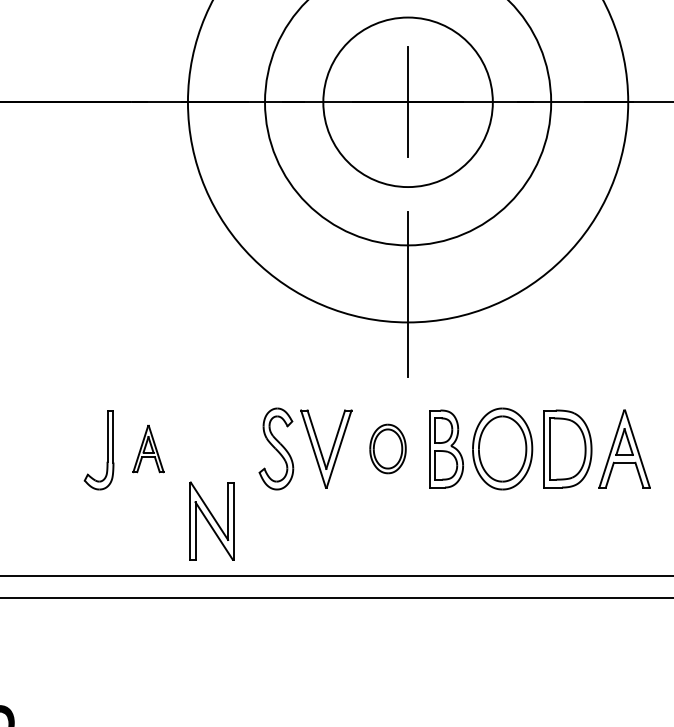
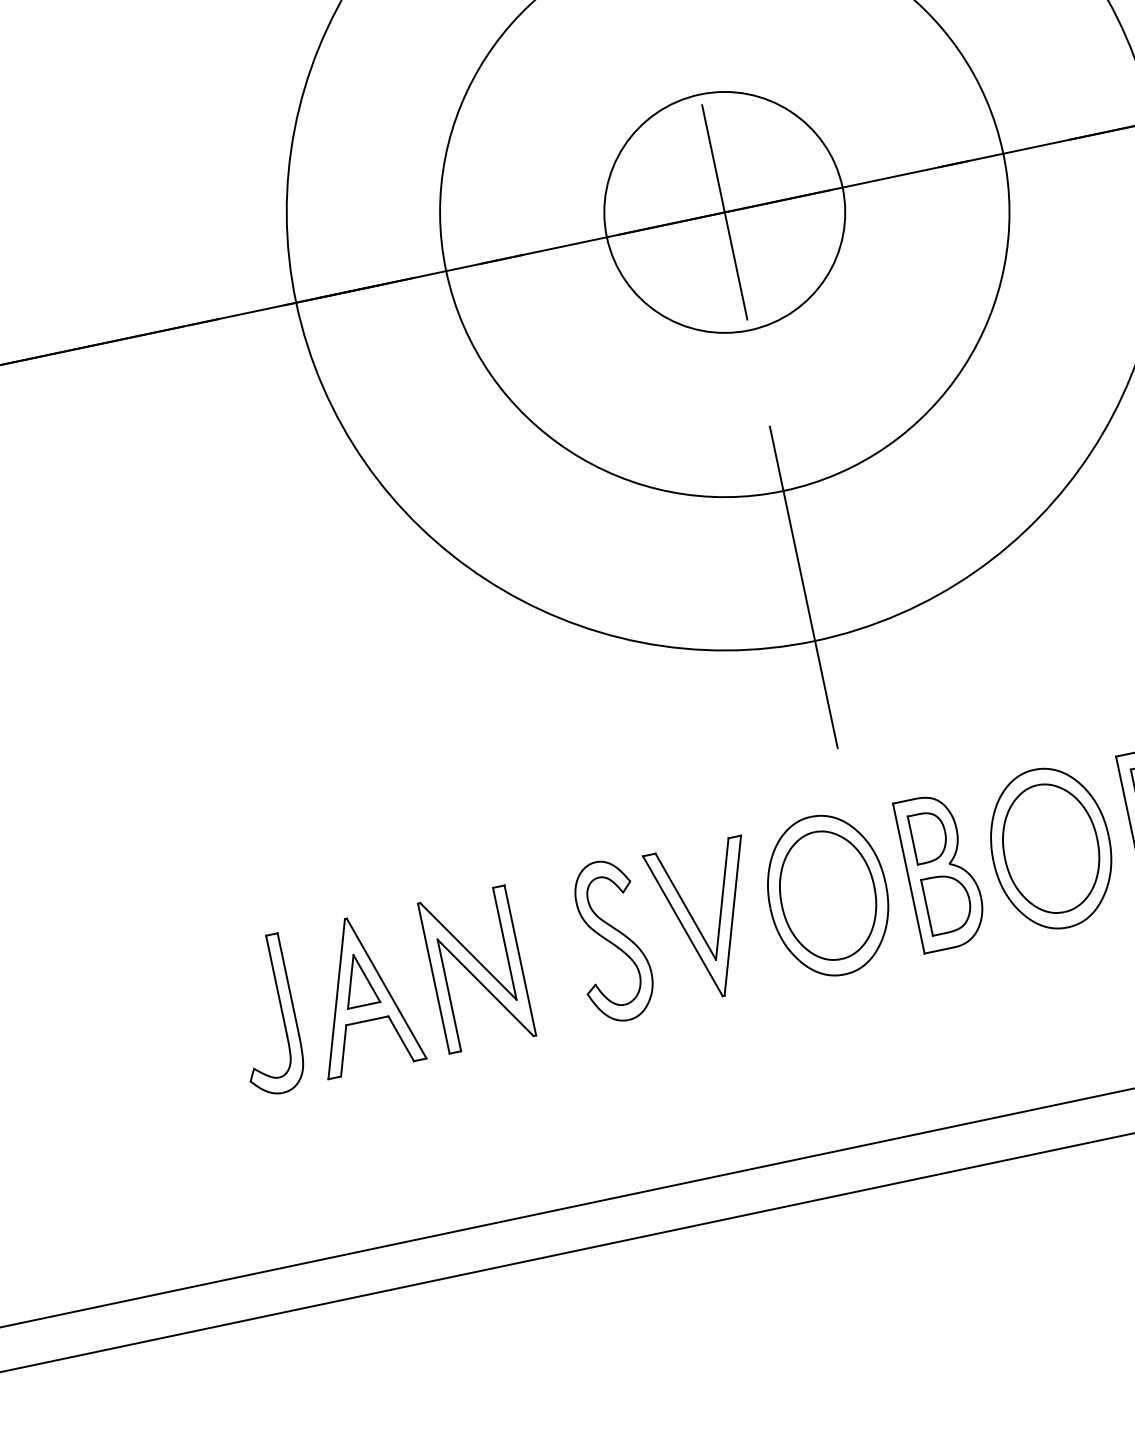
circle: (407, 101) -> (723, 211), size x0.71
part: (148, 448) -> (361, 992), size x1.67
part: (387, 448) -> (826, 894), size x1.67
part: (211, 520) -> (476, 968), moved

